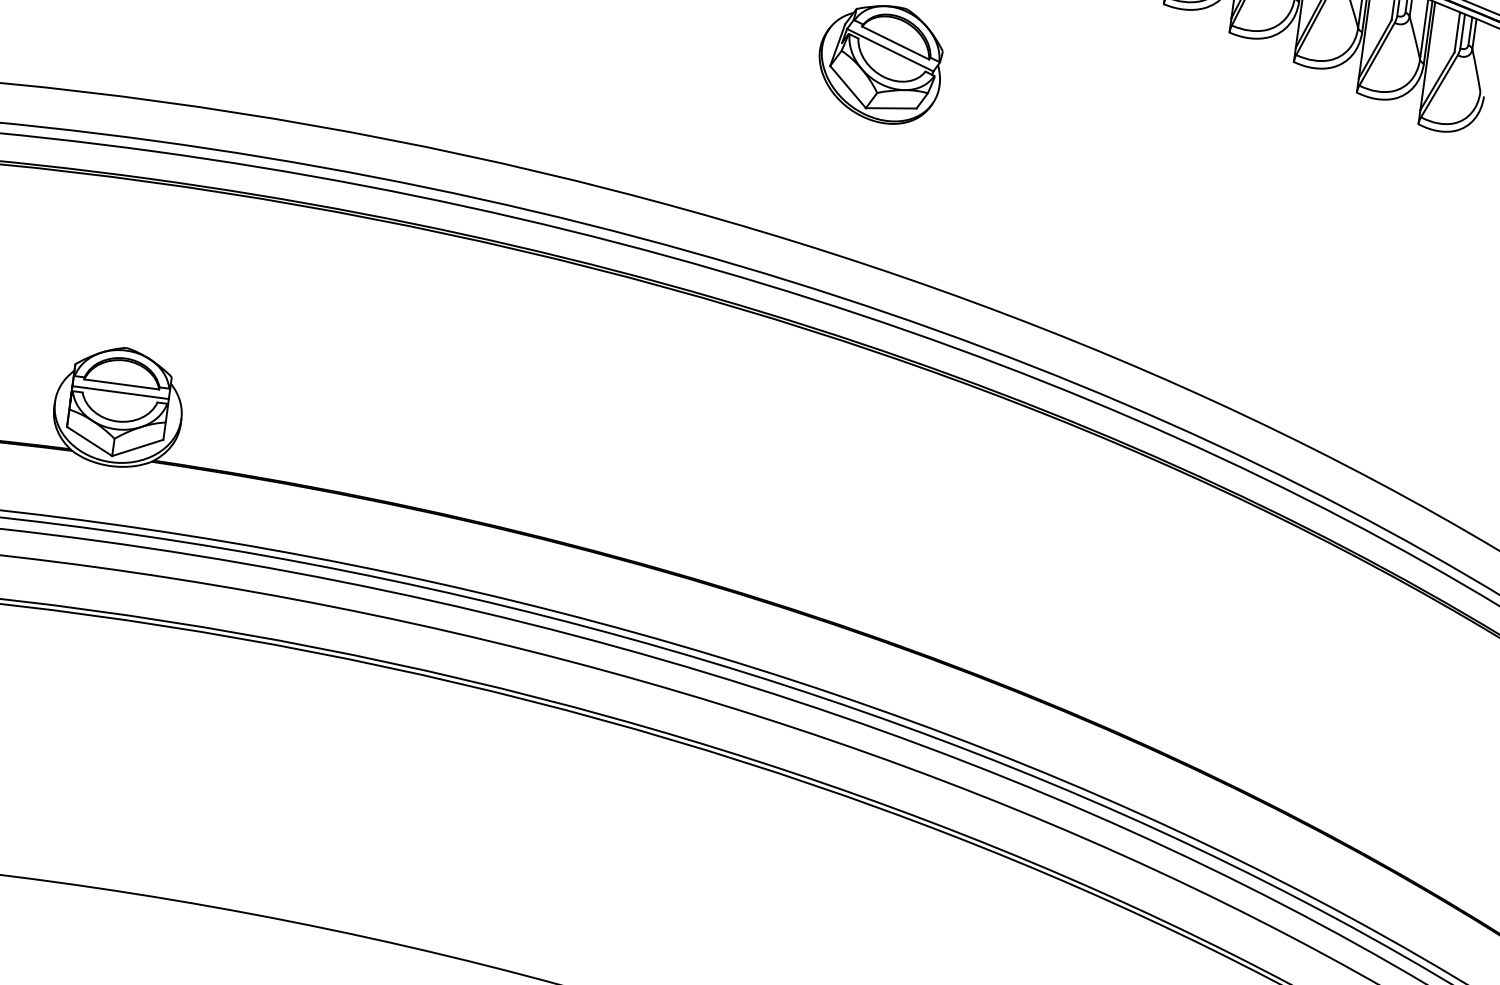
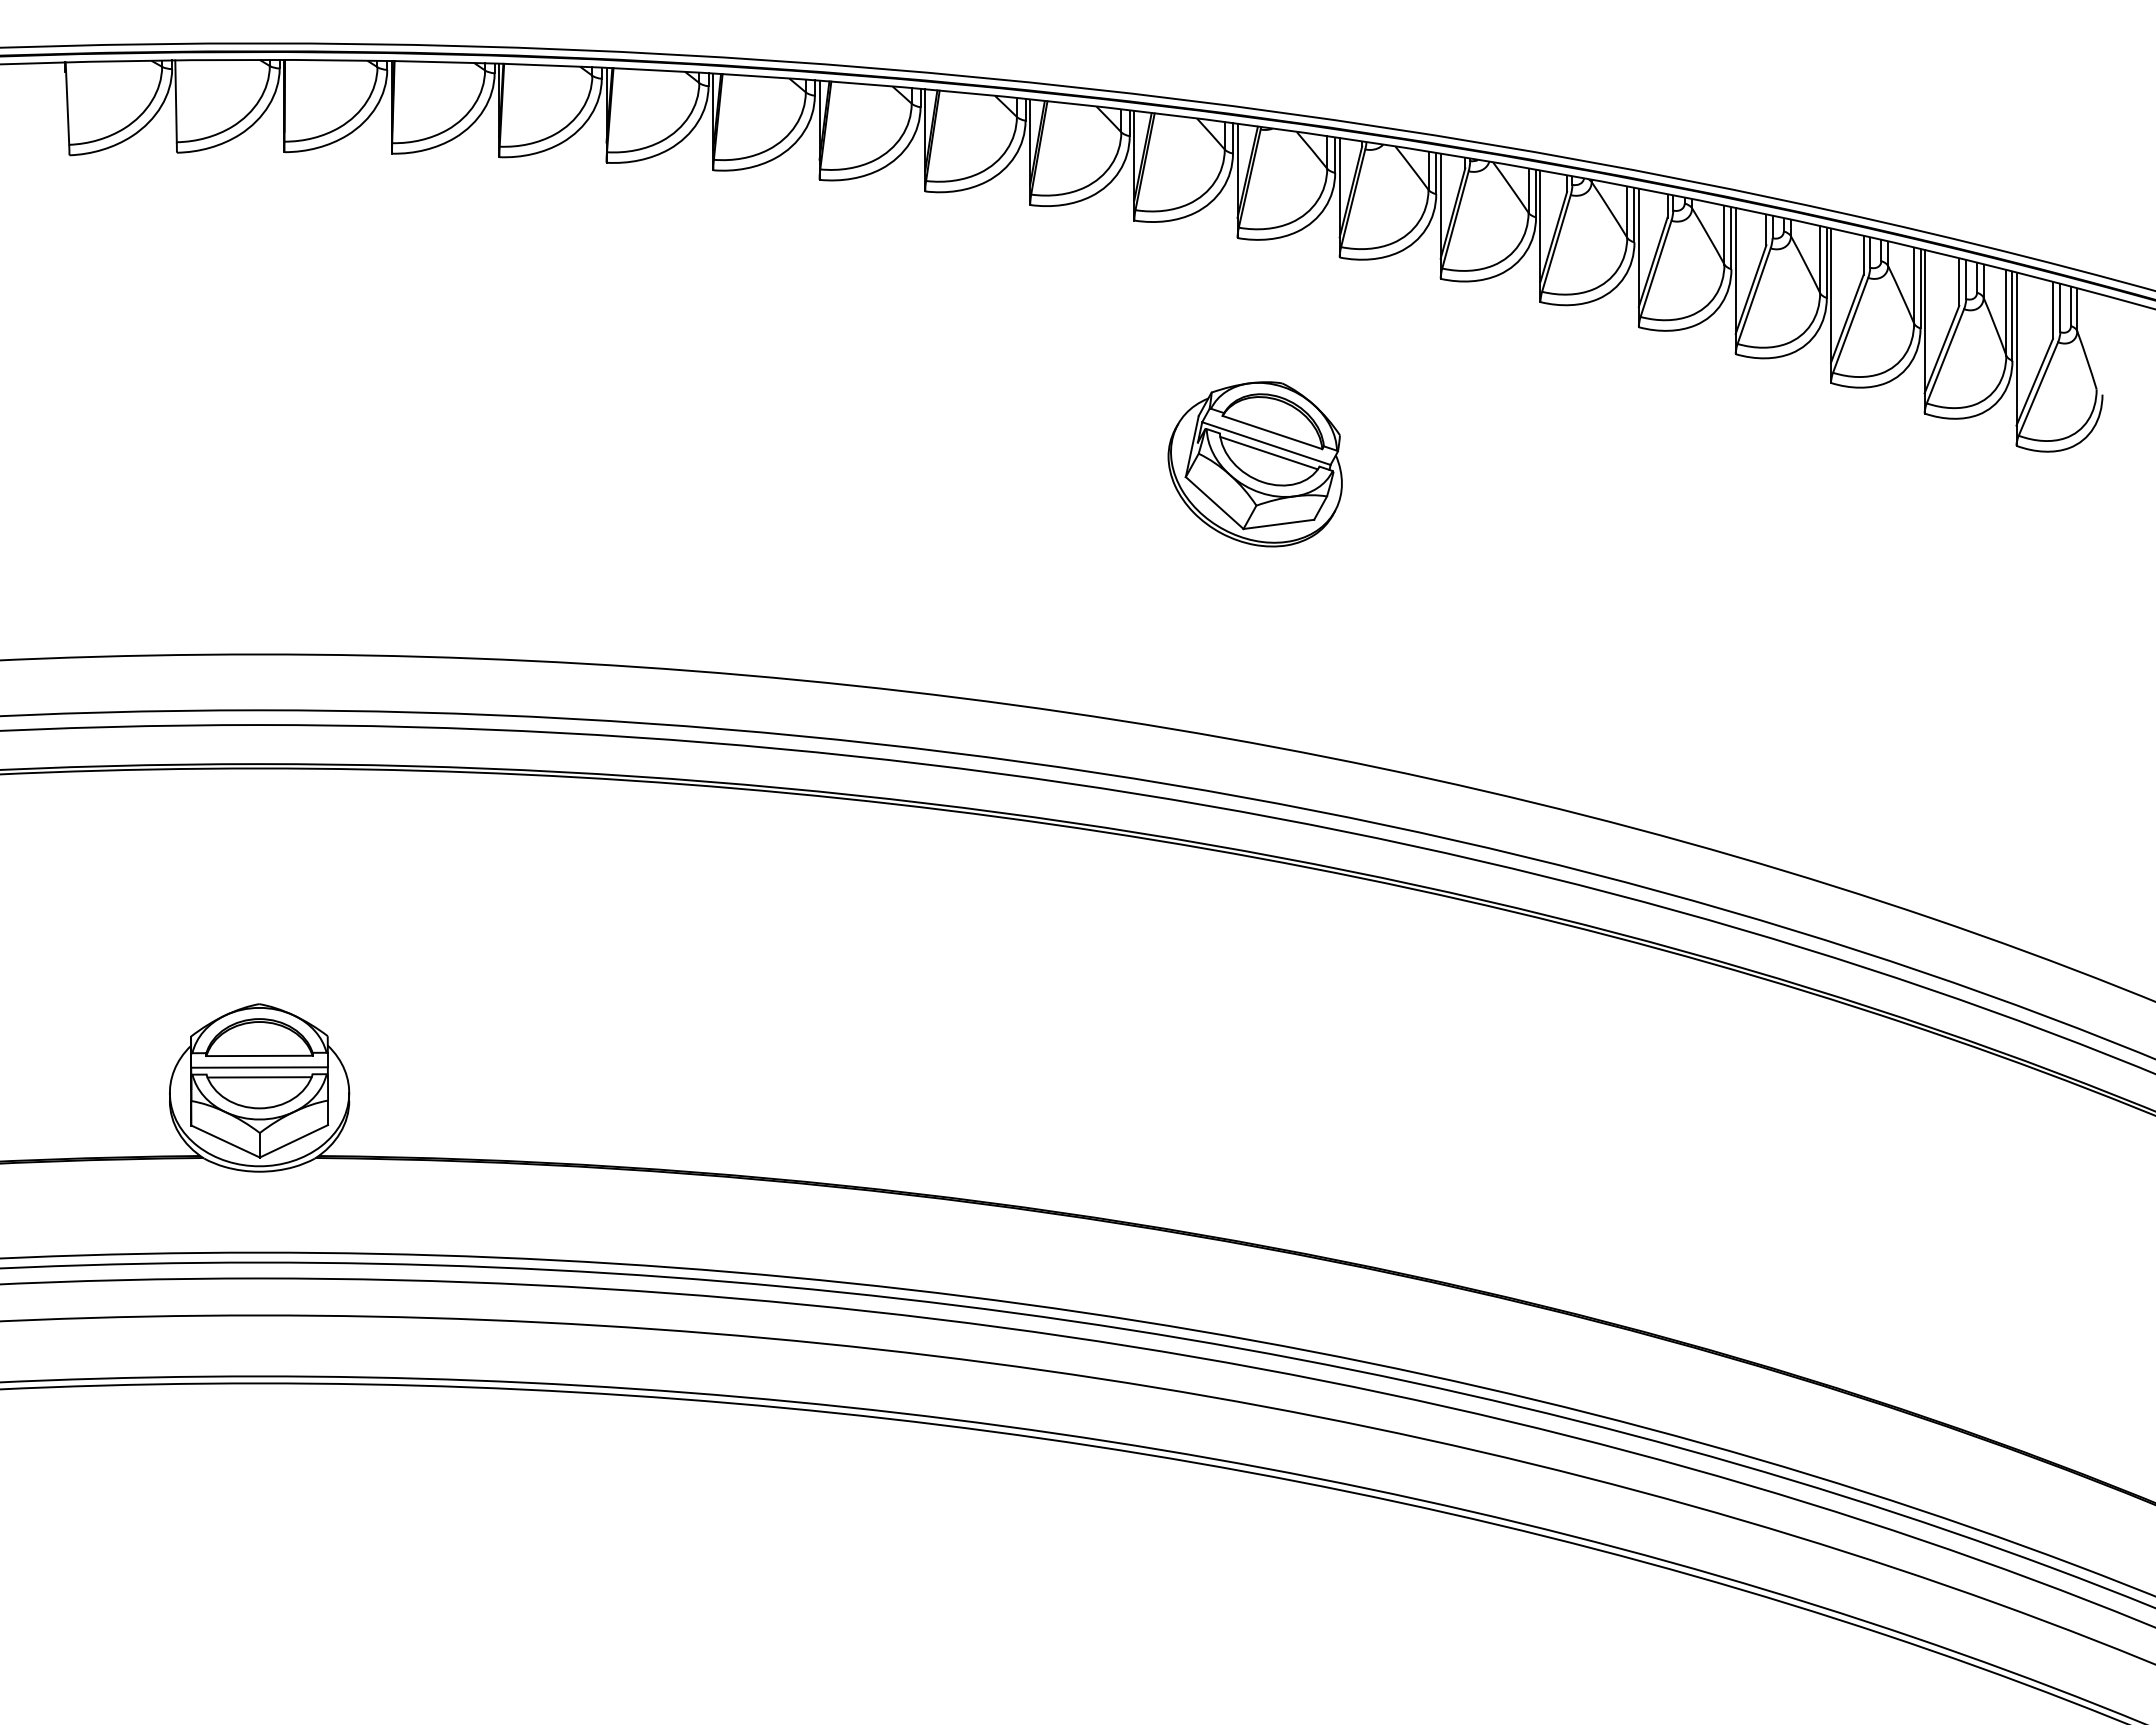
line: (890, 56) -> (1268, 452), added
line: (119, 399) -> (259, 1077), added

